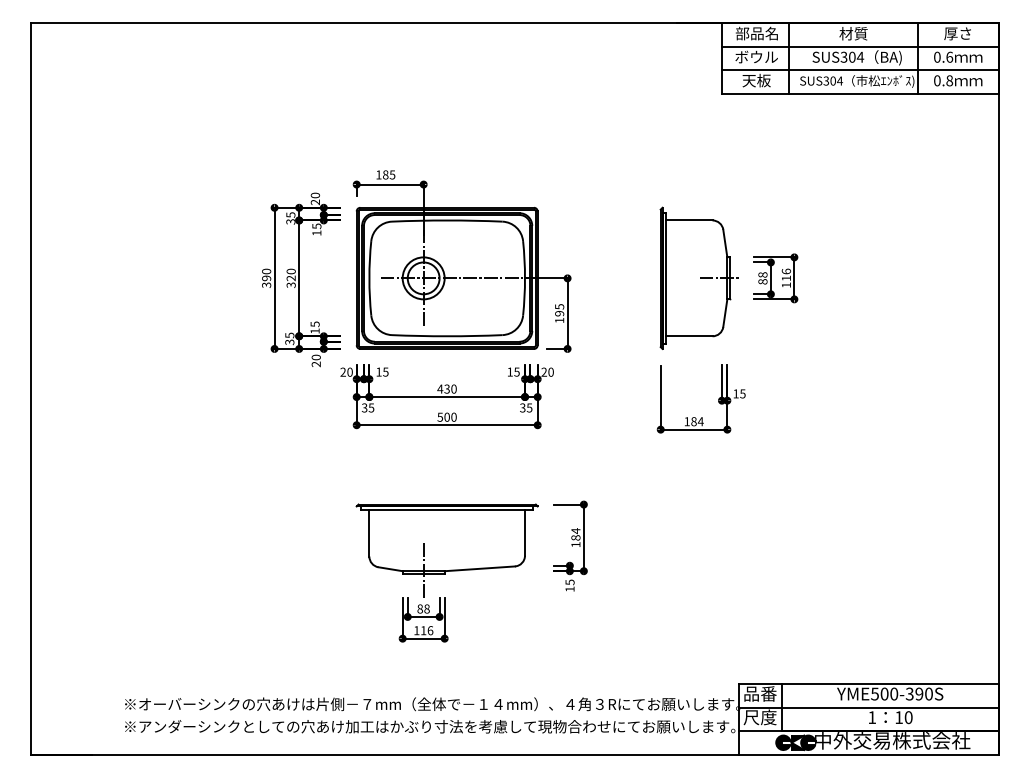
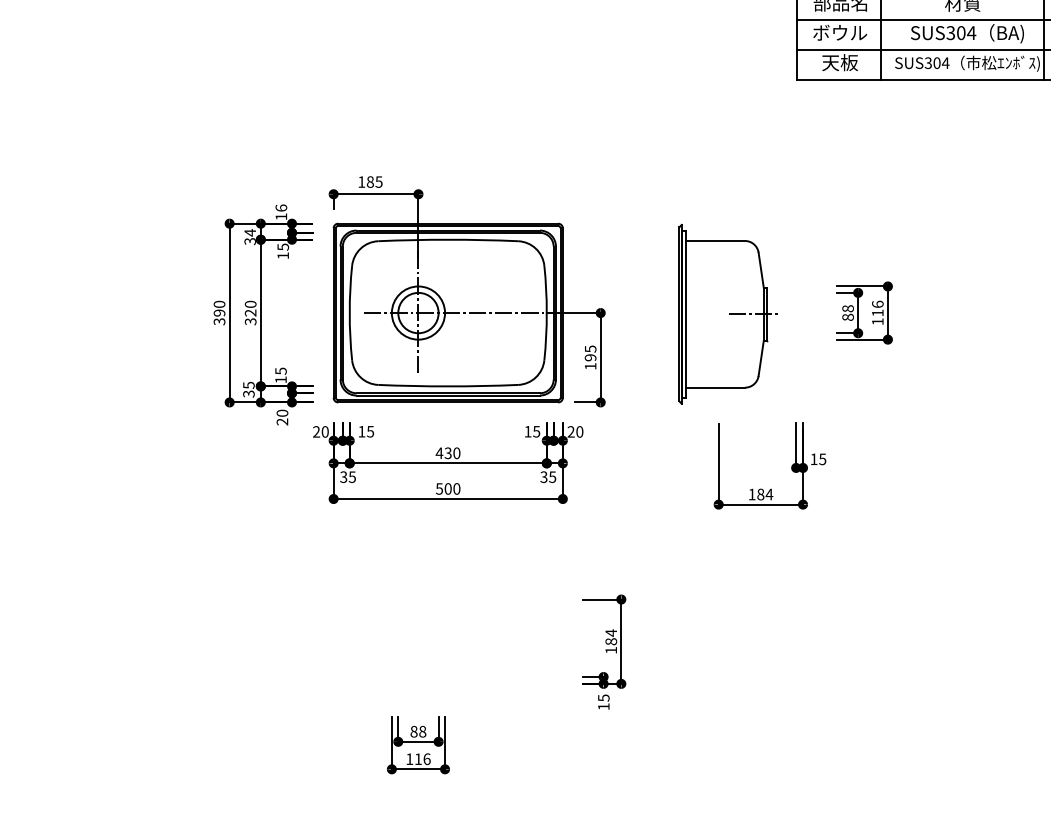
text: (314, 198) -> (280, 211), 20 -> 16
text: (290, 215) -> (249, 233), 35 -> 34
part: (698, 277) -> (727, 313), moved
part: (446, 550) -> (447, 657), removed

